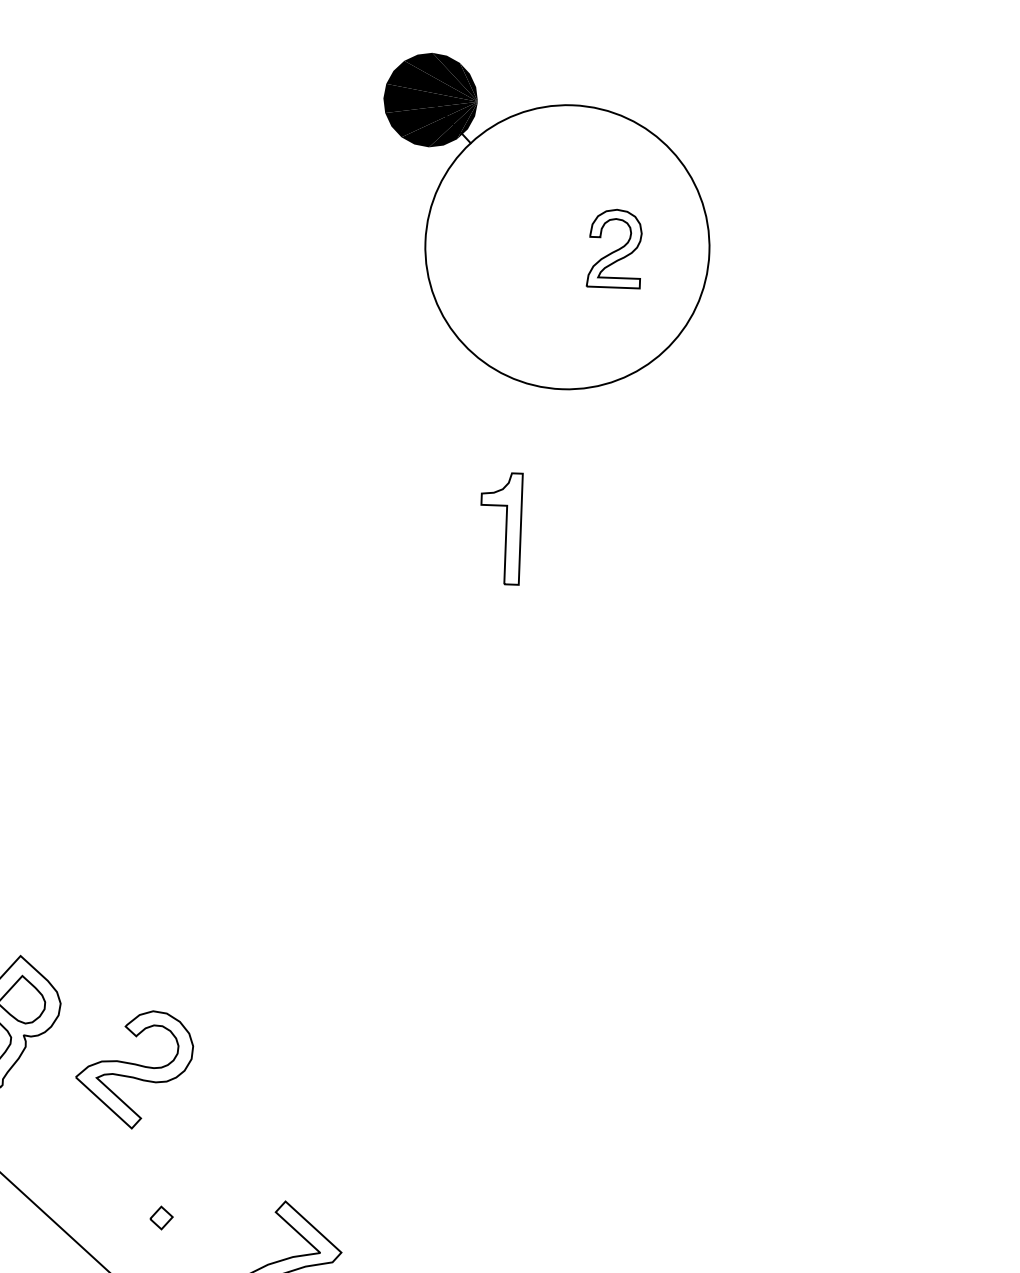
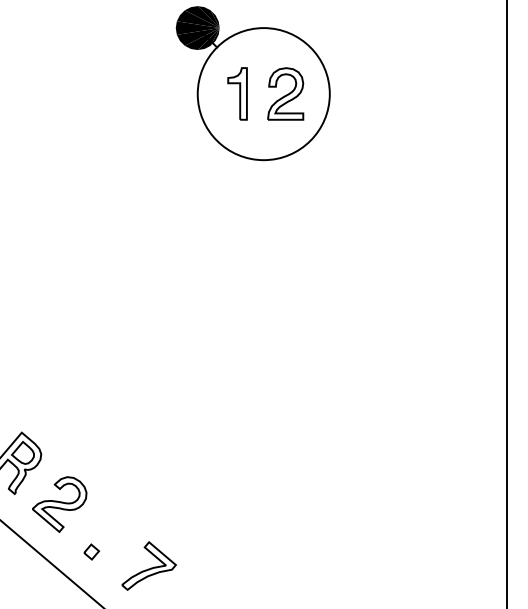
part: (614, 247) -> (285, 93), size x1.43
part: (500, 527) -> (237, 93), moved
part: (134, 1069) -> (59, 504), moved
part: (161, 1216) -> (91, 551), size x1.43

